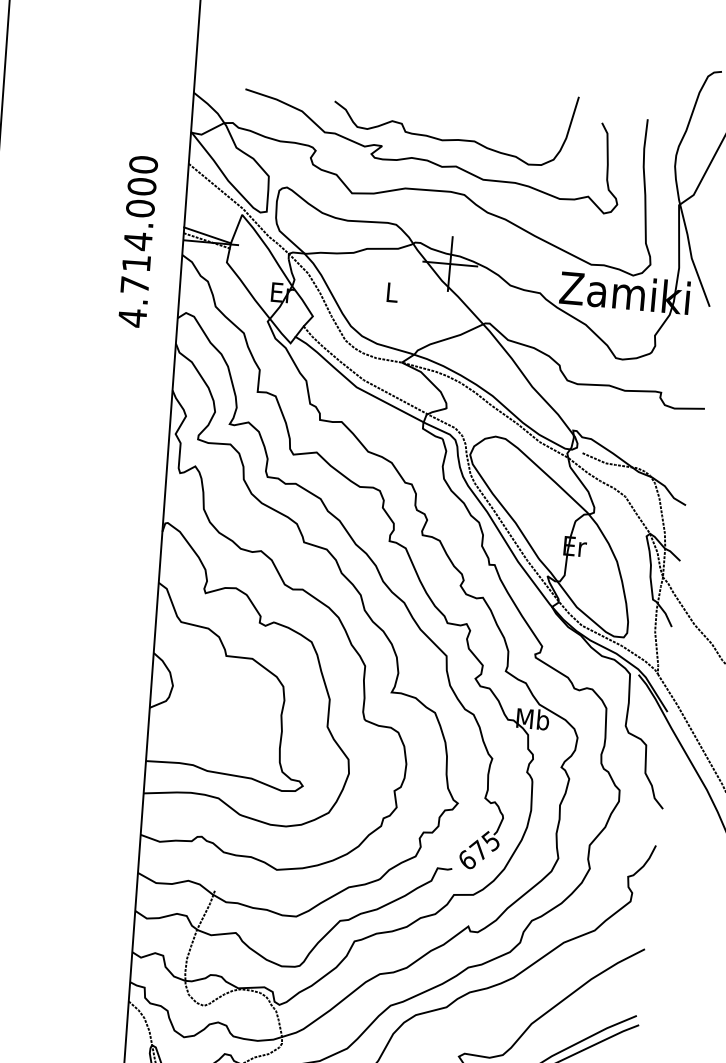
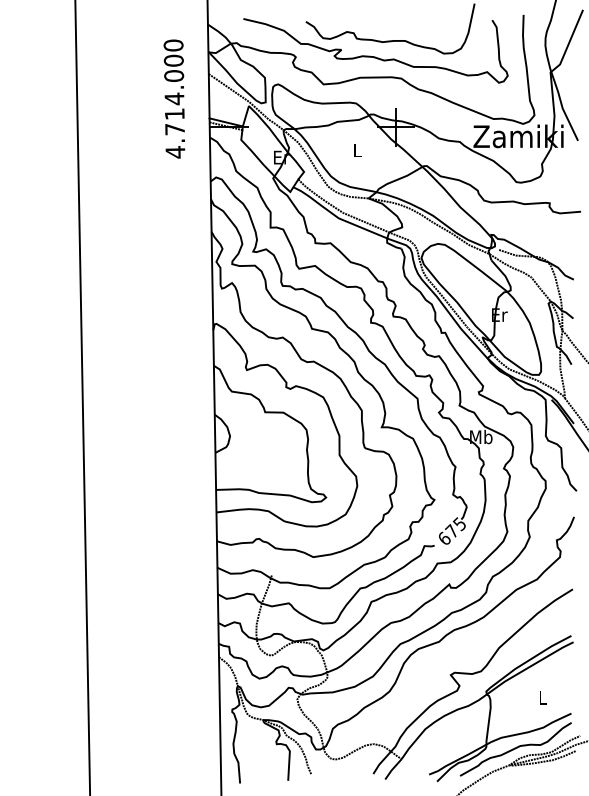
text: (138, 240) -> (174, 98), moved

